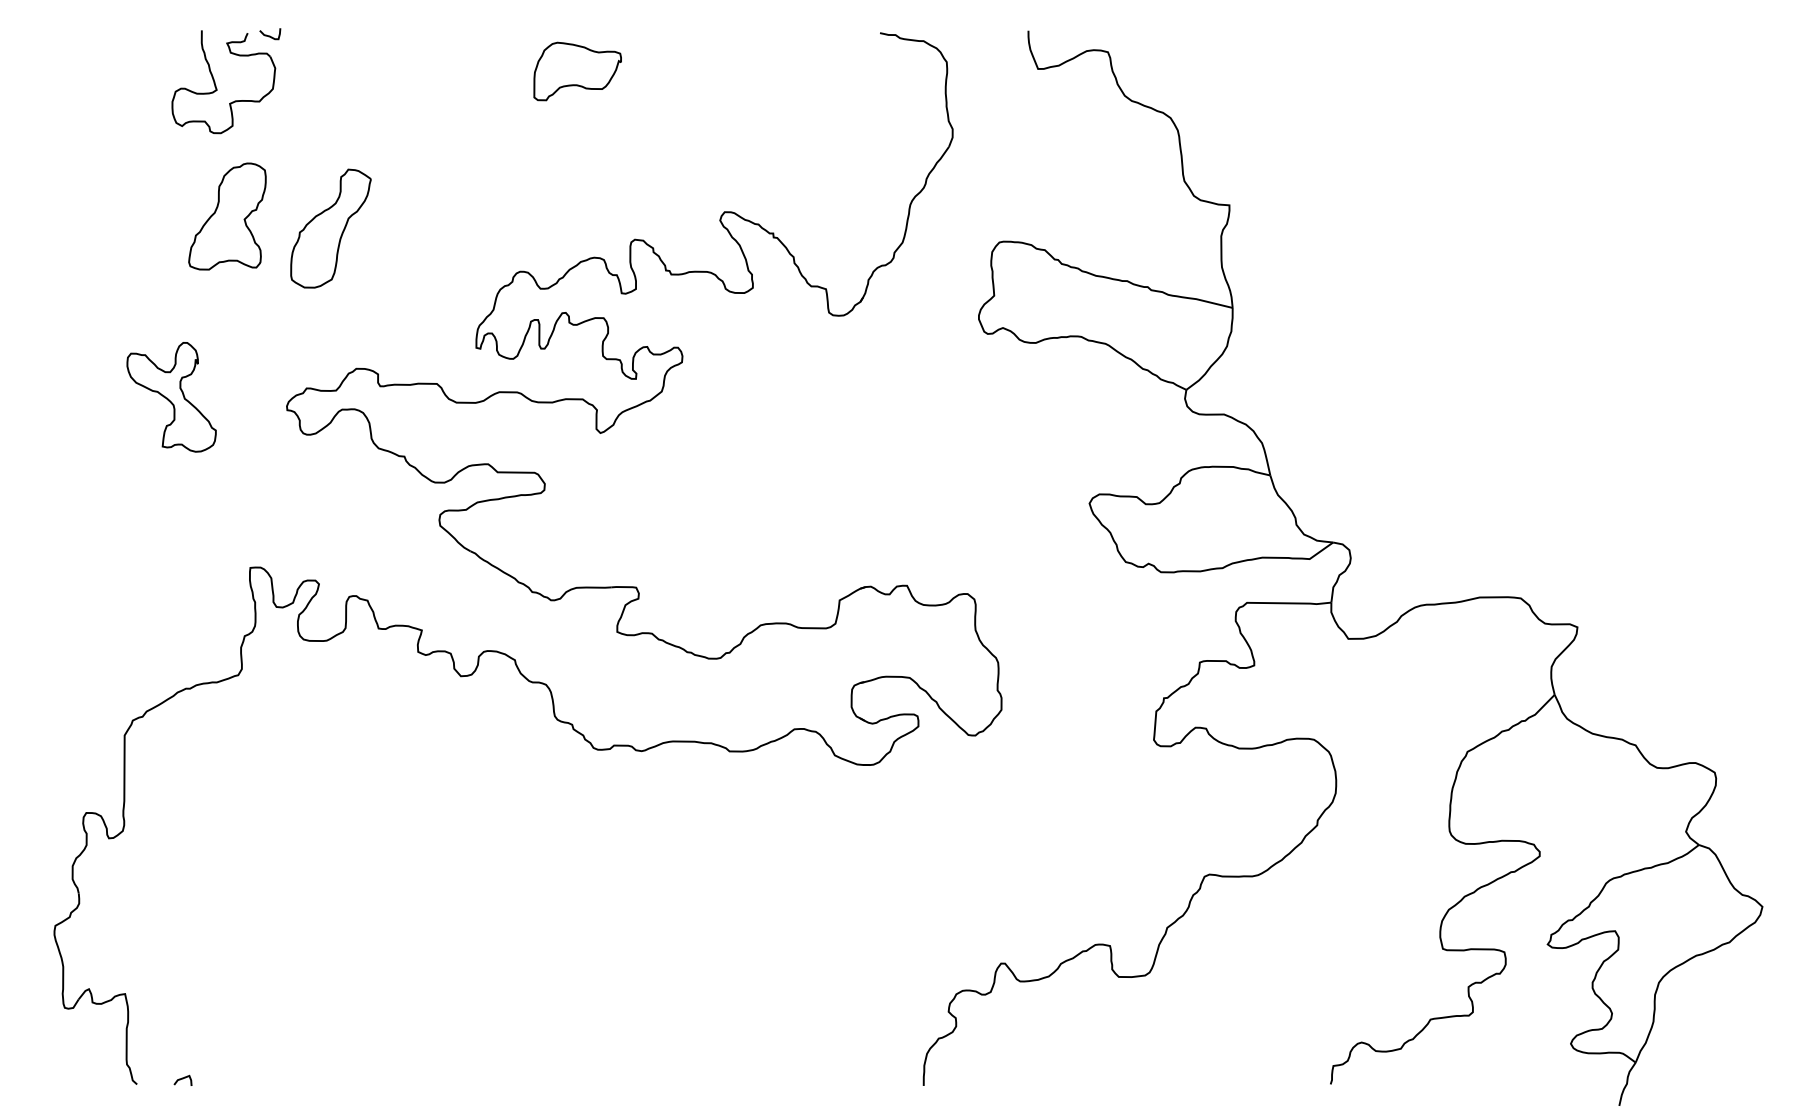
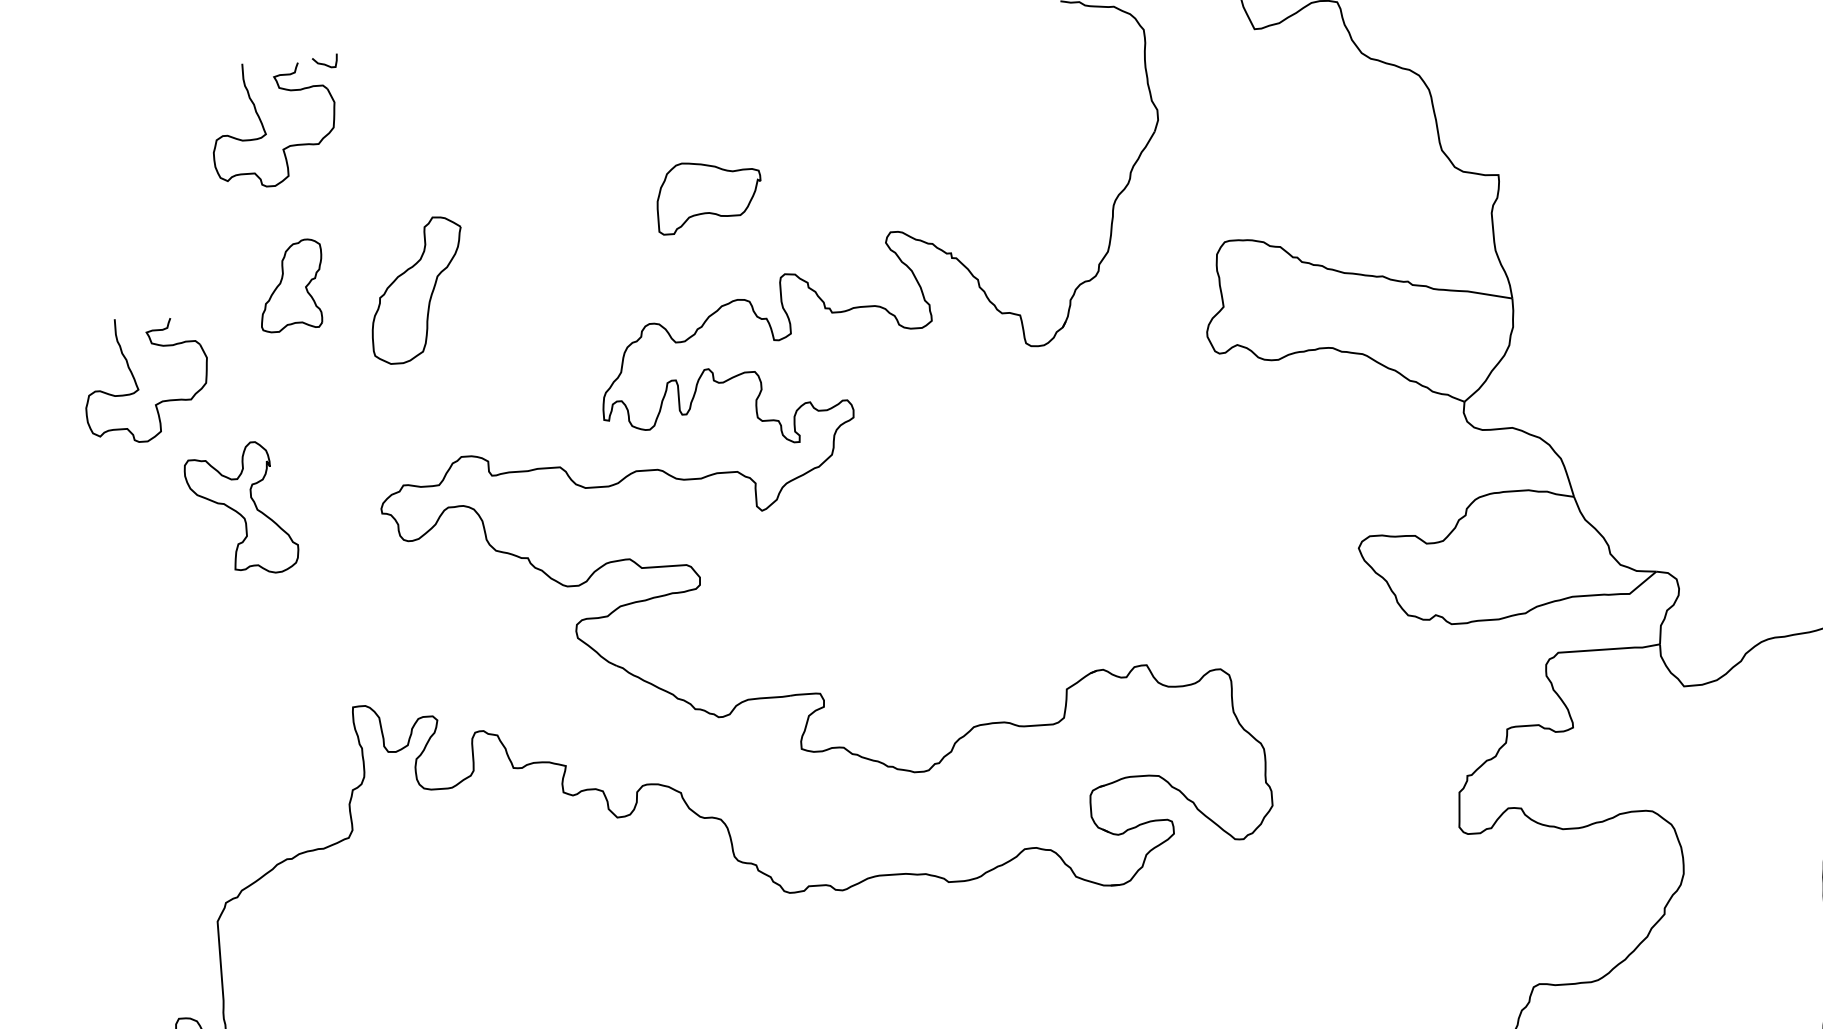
part: (577, 71) -> (708, 196), moved
part: (227, 216) -> (291, 285), size x0.7
part: (94, 287) -> (137, 384), added

